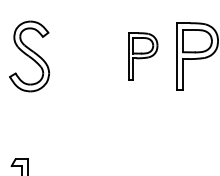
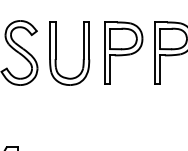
part: (143, 56) -> (124, 53), size x1.43
part: (69, 57) -> (56, 53), added

